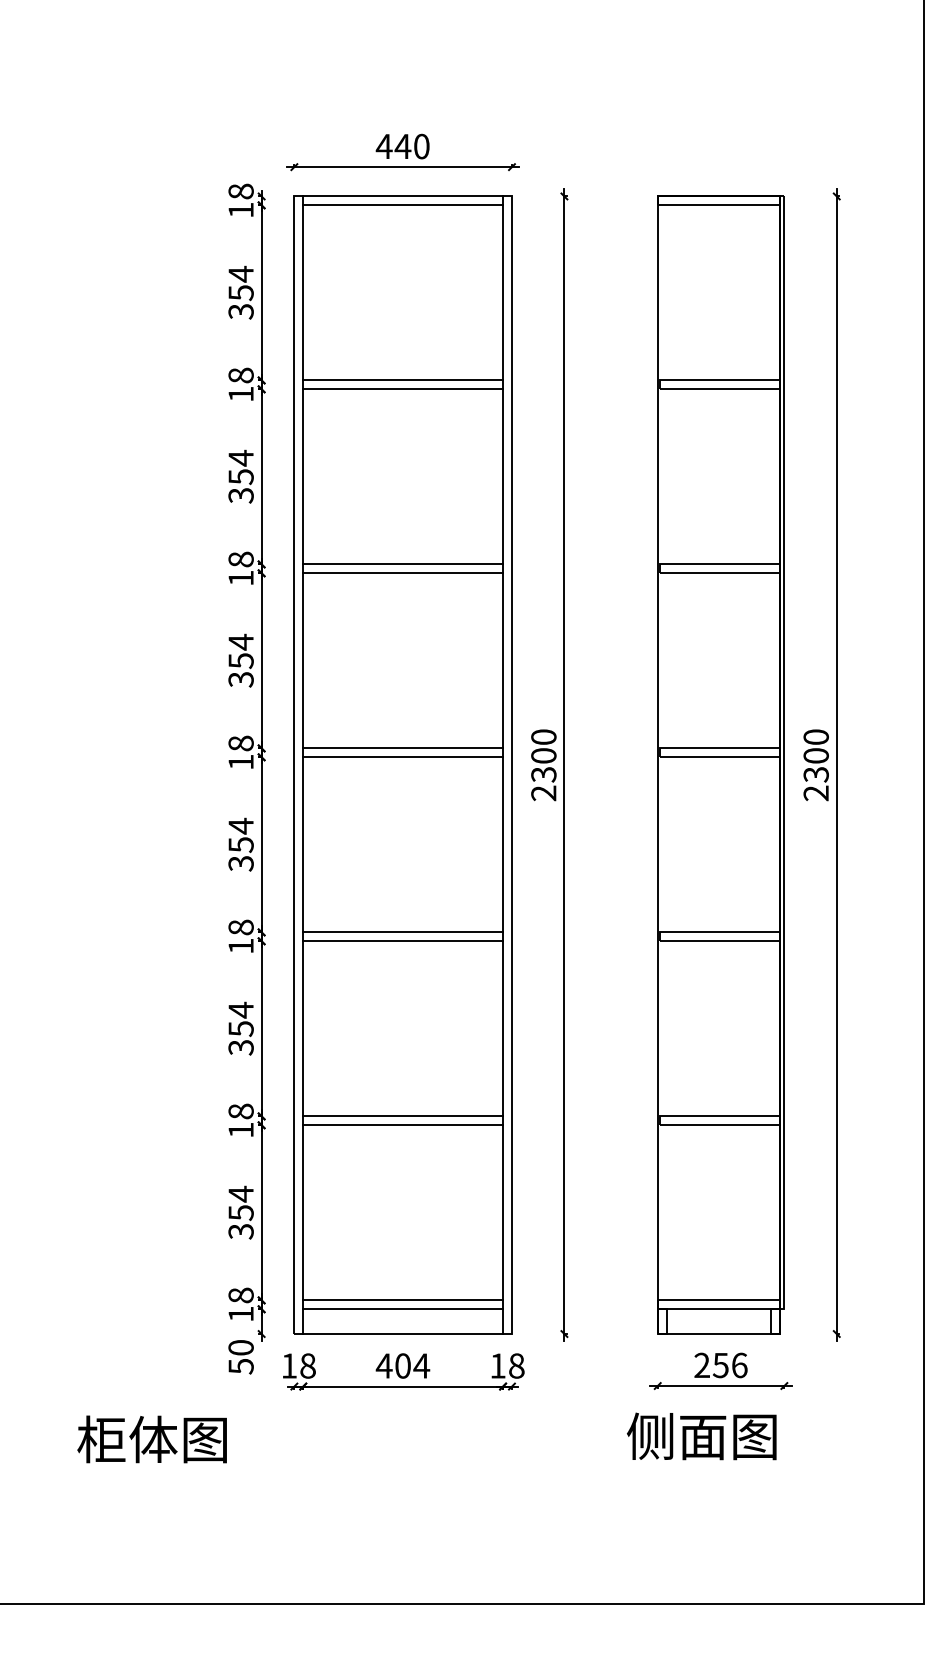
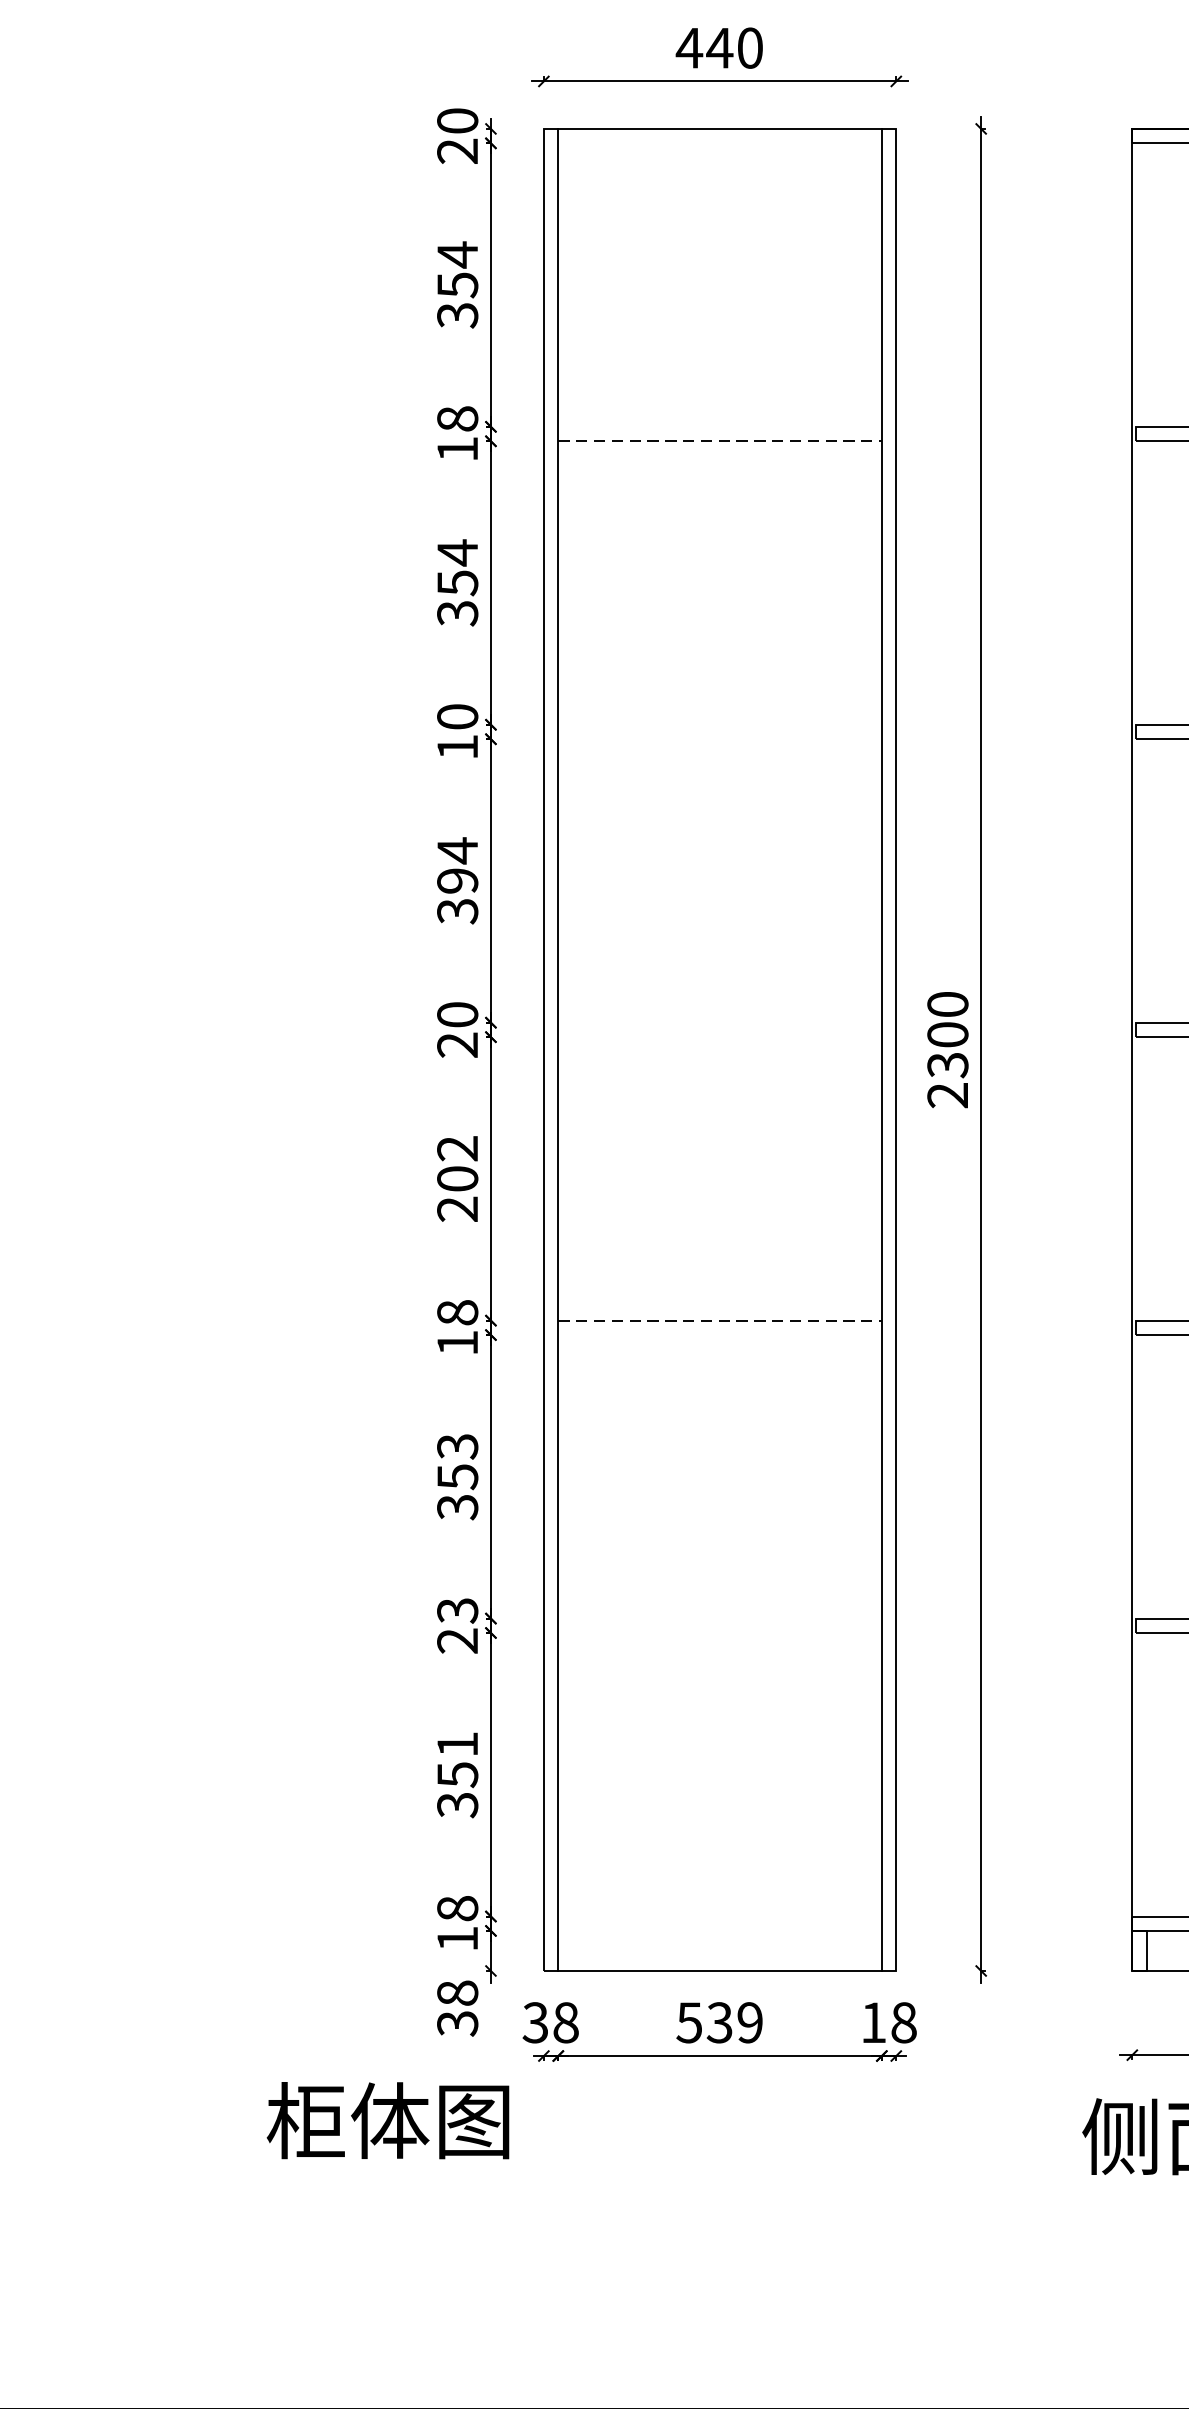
text: (240, 200) -> (456, 135), 18 -> 20
line: (403, 205) -> (720, 143), removed
line: (403, 380) -> (720, 426), removed
line: (403, 389) -> (720, 441), solid -> dashed
text: (240, 559) -> (456, 716), 18 -> 10
line: (403, 564) -> (720, 724), removed
line: (403, 573) -> (720, 739), removed
text: (240, 661) -> (456, 881), 354 -> 394
line: (403, 748) -> (720, 1022), removed
text: (240, 752) -> (456, 1029), 18 -> 20
line: (403, 757) -> (720, 1037), removed
text: (240, 844) -> (456, 1178), 354 -> 202
line: (403, 932) -> (720, 1320), solid -> dashed
line: (403, 941) -> (720, 1335), removed
text: (240, 1009) -> (456, 1445), 354 -> 353
line: (403, 1116) -> (720, 1618), removed
text: (240, 1120) -> (456, 1625), 18 -> 23
line: (403, 1125) -> (720, 1633), removed
text: (240, 1193) -> (456, 1743), 354 -> 351
line: (403, 1300) -> (720, 1916), removed
line: (403, 1309) -> (720, 1931), removed
text: (240, 1356) -> (456, 2007), 50 -> 38
text: (288, 1365) -> (534, 2021), 18 -> 38
text: (402, 1365) -> (718, 2021), 404 -> 539
text: (151, 1439) -> (387, 2120), moved

